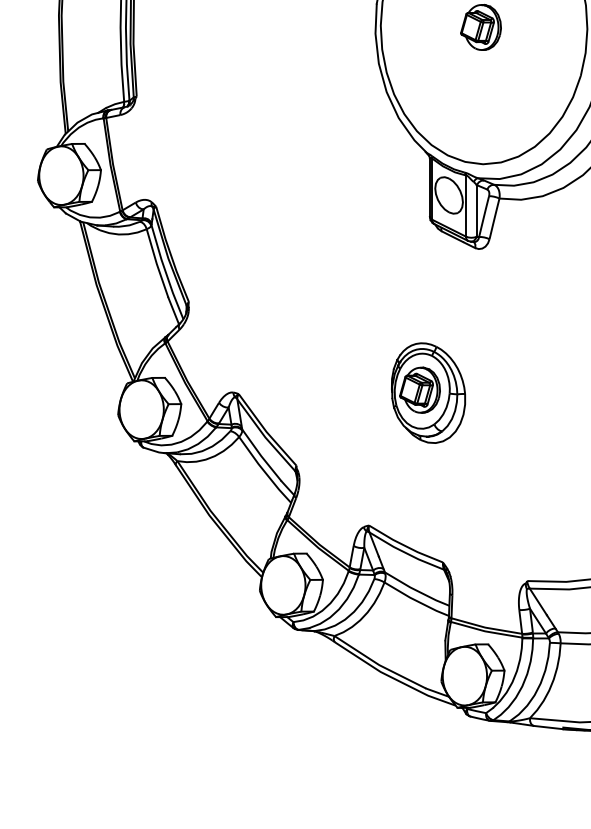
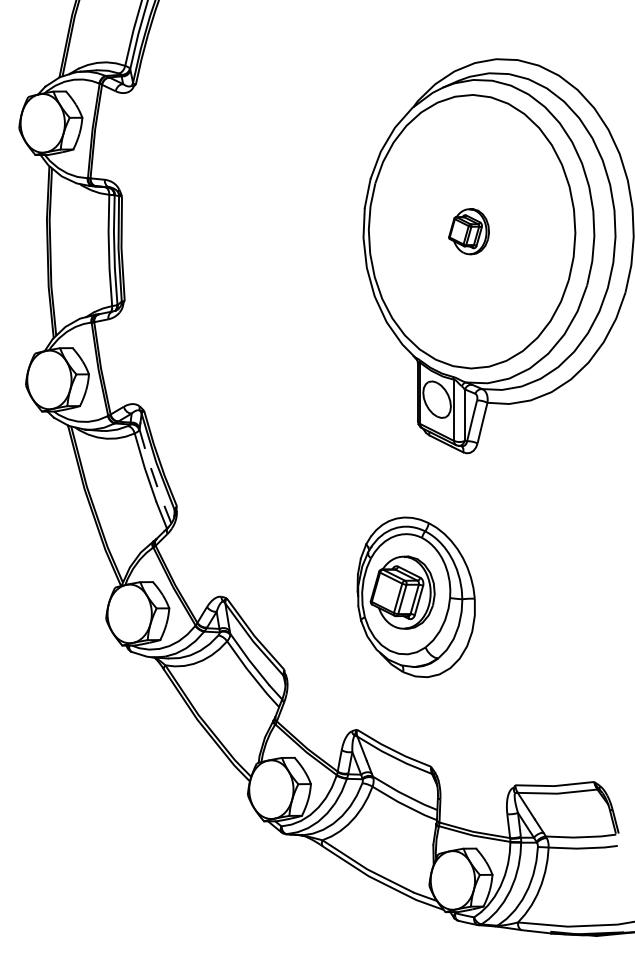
line: (166, 273) -> (154, 477), solid -> dashed
part: (428, 393) -> (416, 597), size x1.6

